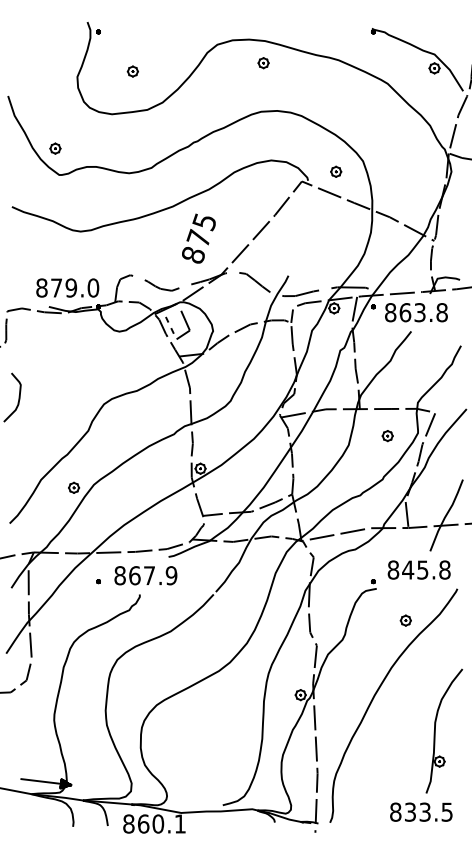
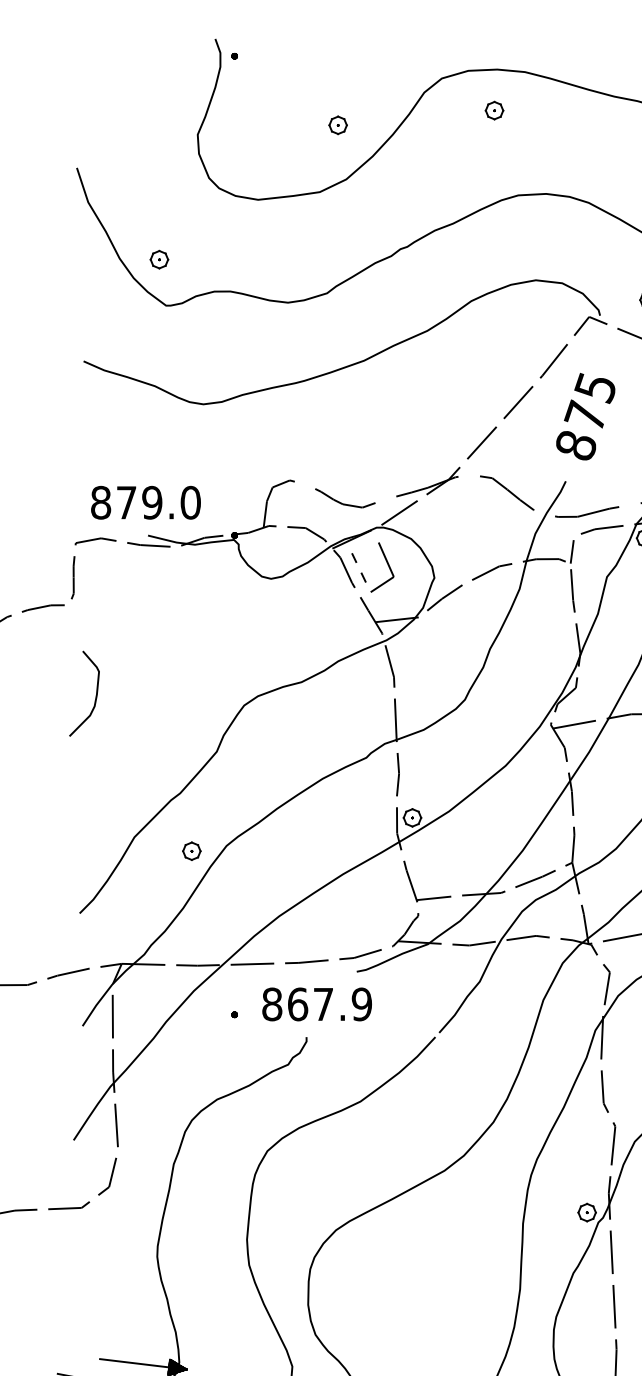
part: (263, 63) -> (494, 111), moved
part: (132, 71) -> (337, 125), moved
text: (198, 238) -> (585, 416), moved
text: (67, 287) -> (145, 501), moved

